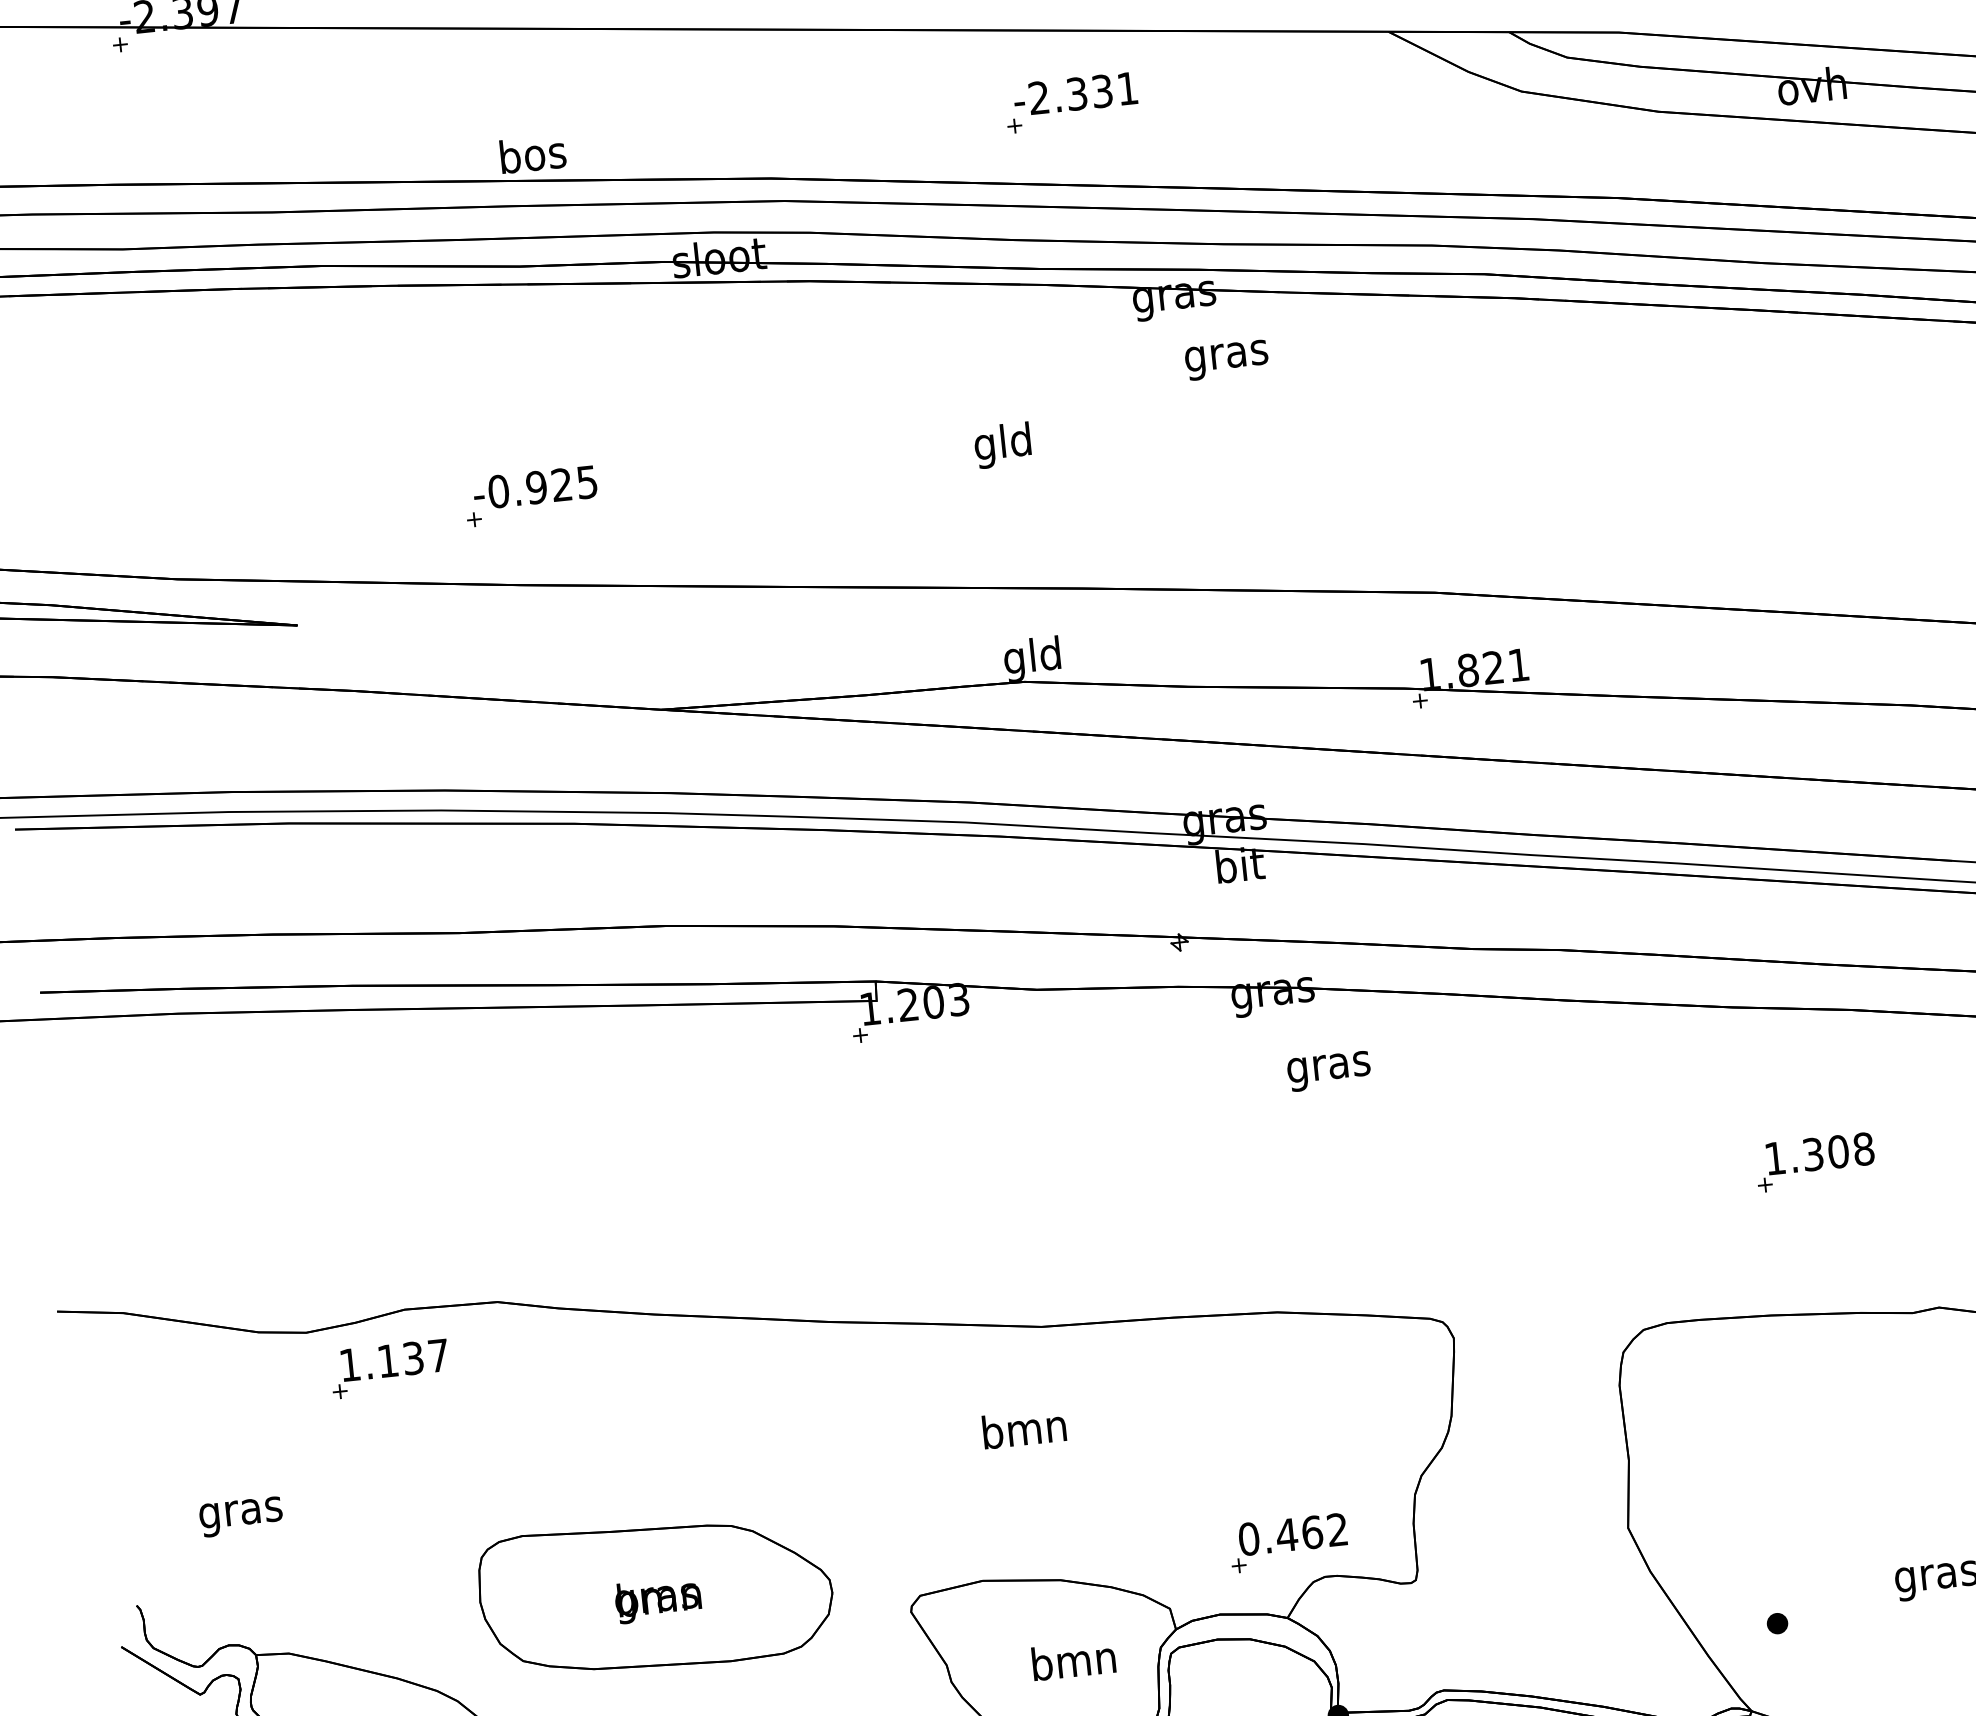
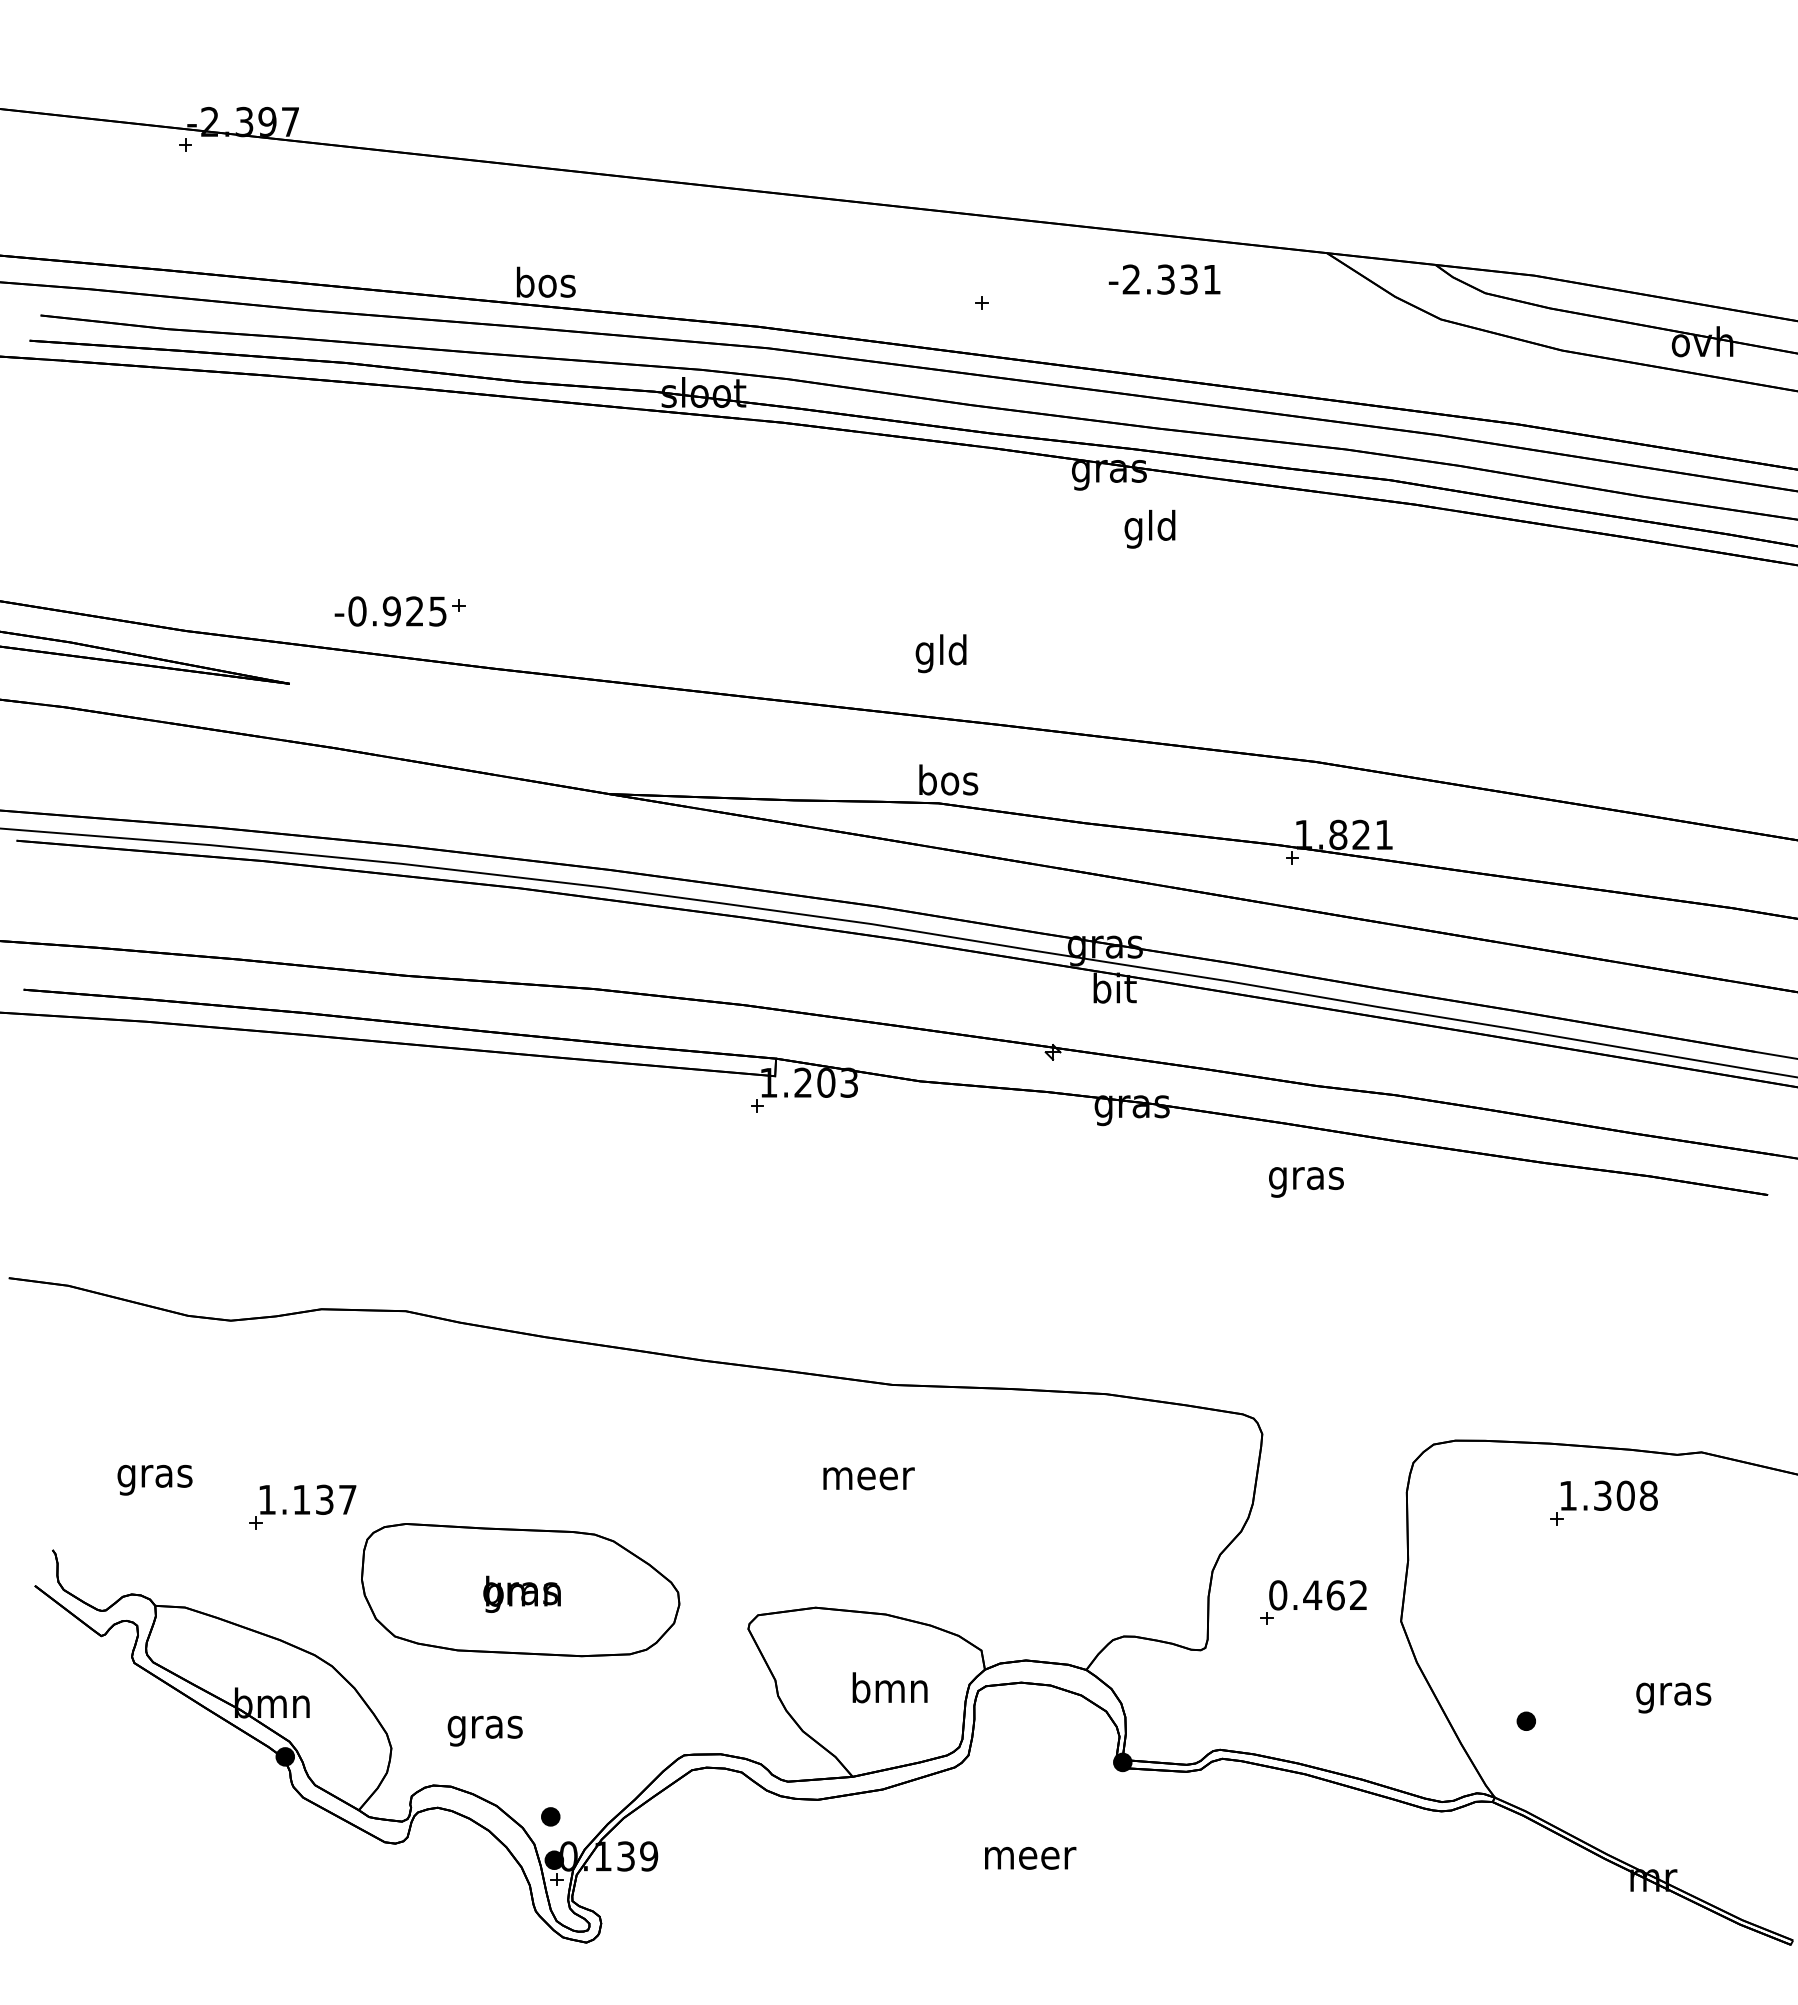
text: (1075, 94) -> (1164, 279), moved
text: (1226, 355) -> (1150, 528), gras -> gld
text: (1002, 445) -> (940, 653), moved
text: (535, 487) -> (390, 611), moved
text: (1033, 657) -> (948, 782), gld -> bos
text: (1329, 1071) -> (1306, 1182), moved
part: (1814, 1161) -> (1603, 1502), moved
part: (389, 1368) -> (302, 1506), moved
text: (1025, 1428) -> (868, 1474), bmn -> meer
part: (1288, 1542) -> (1313, 1602), moved

